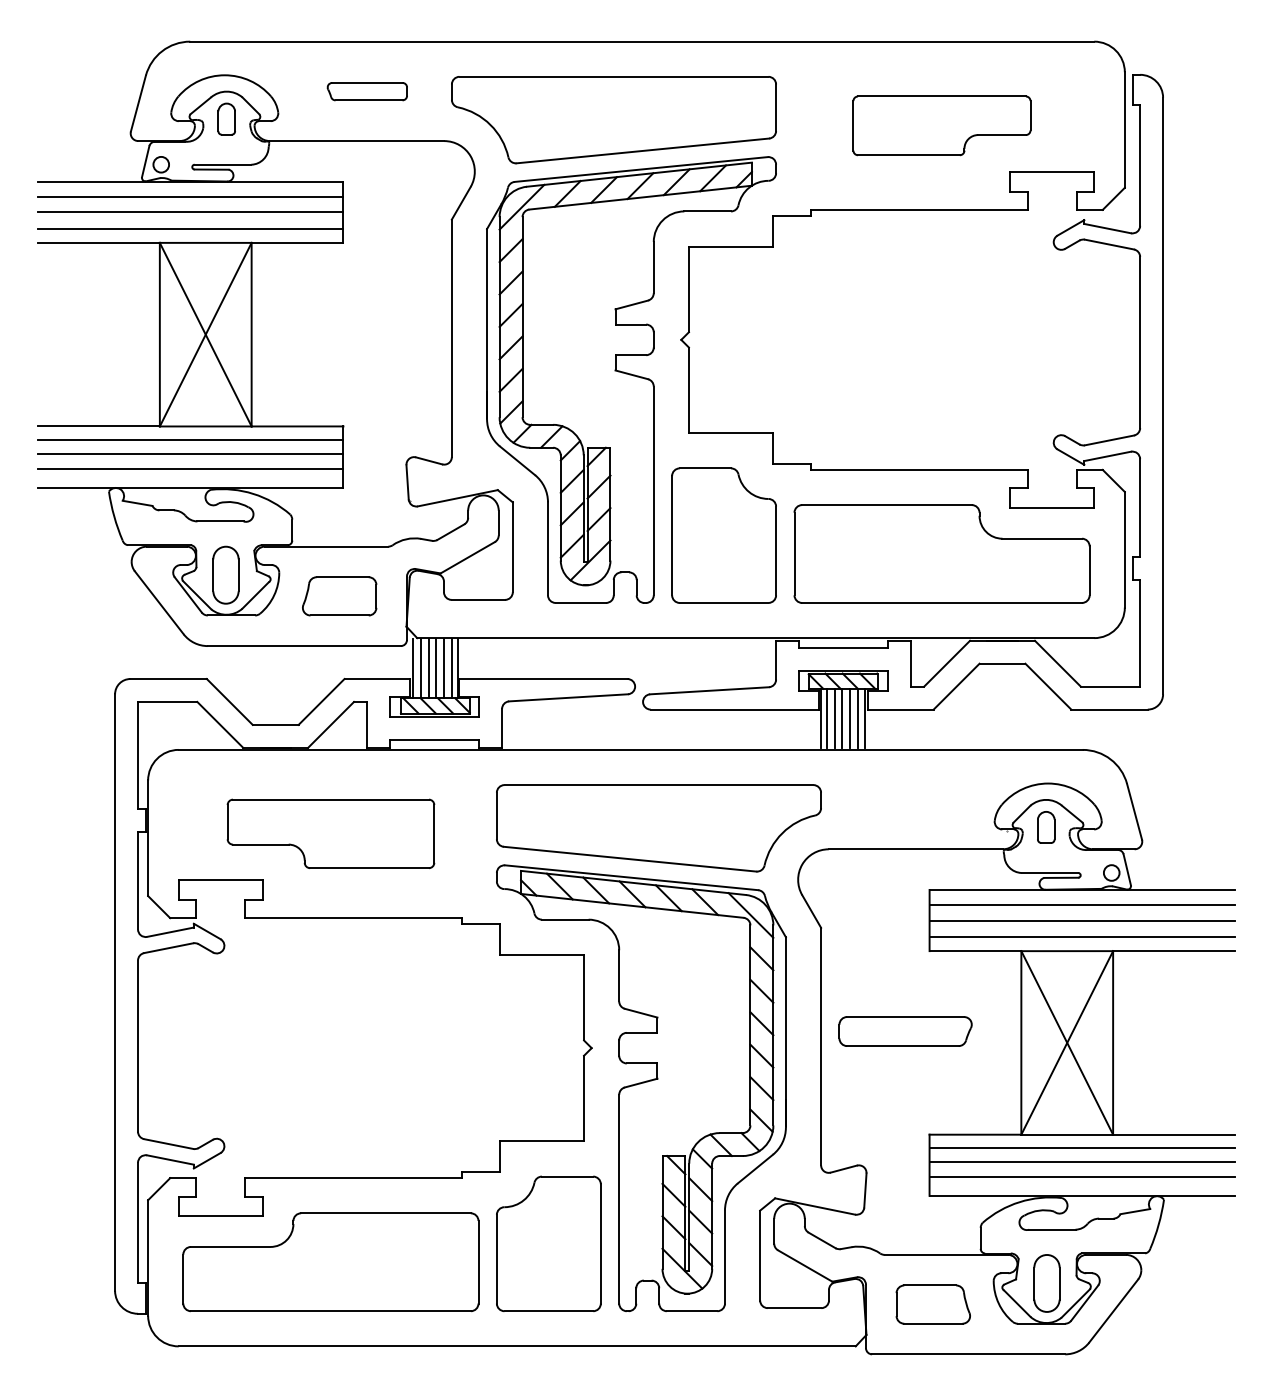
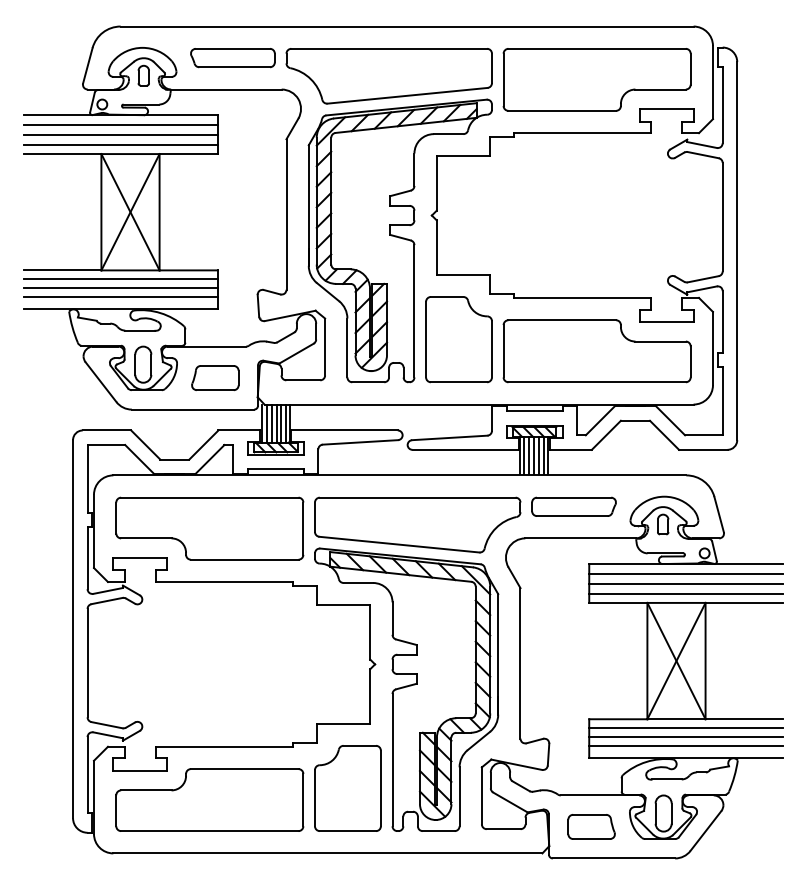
part: (366, 92) -> (232, 58), size x1.67
part: (941, 125) -> (596, 79), size x1.67
part: (330, 833) -> (209, 528), size x1.43
part: (904, 1030) -> (573, 506), moved

